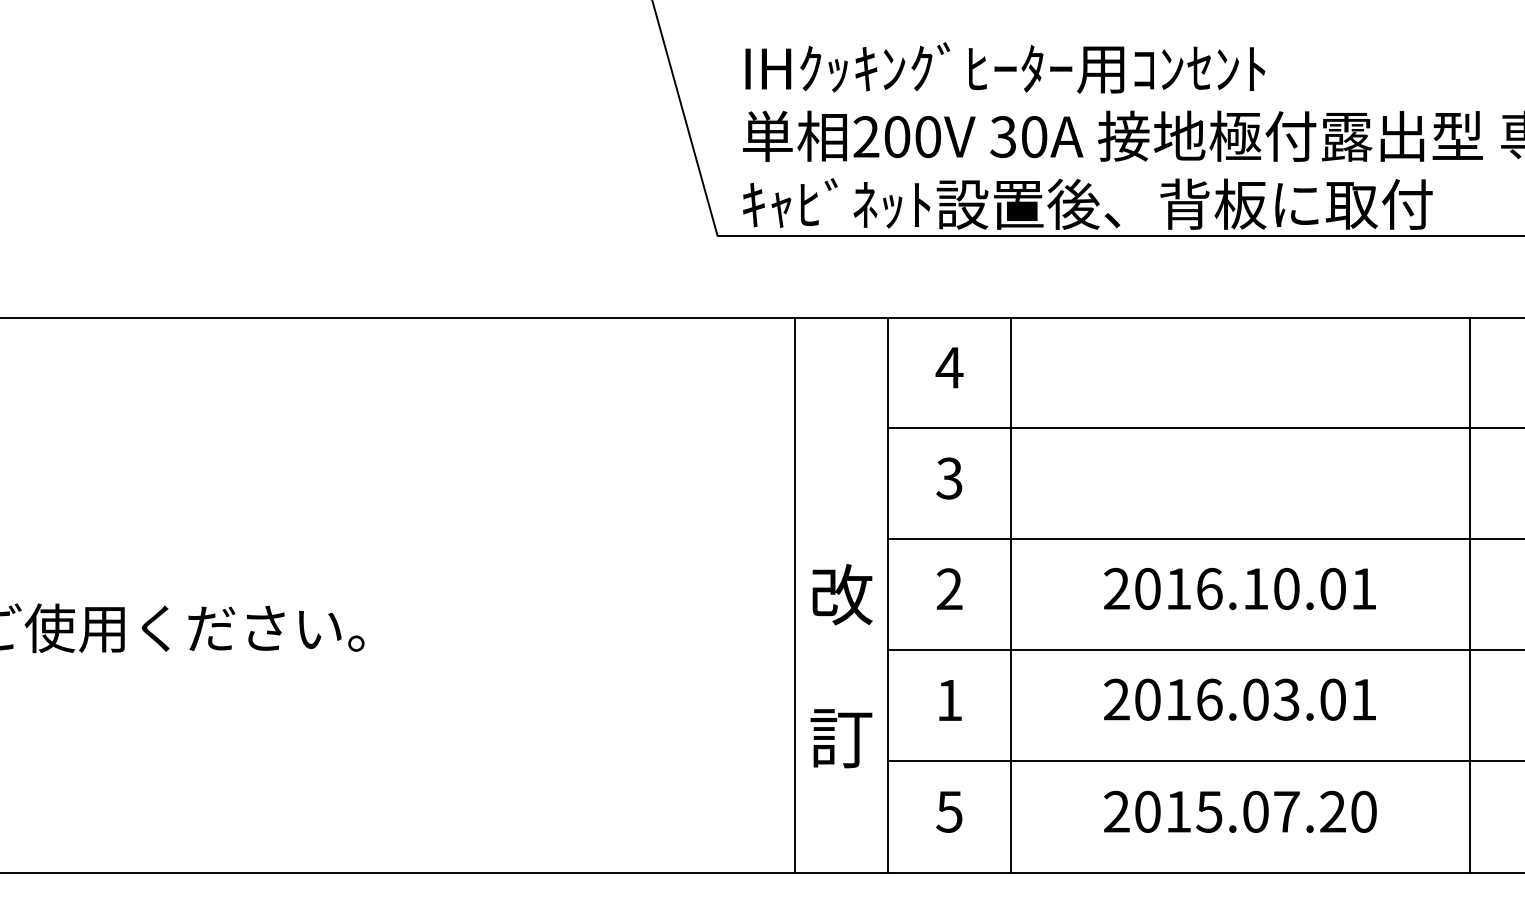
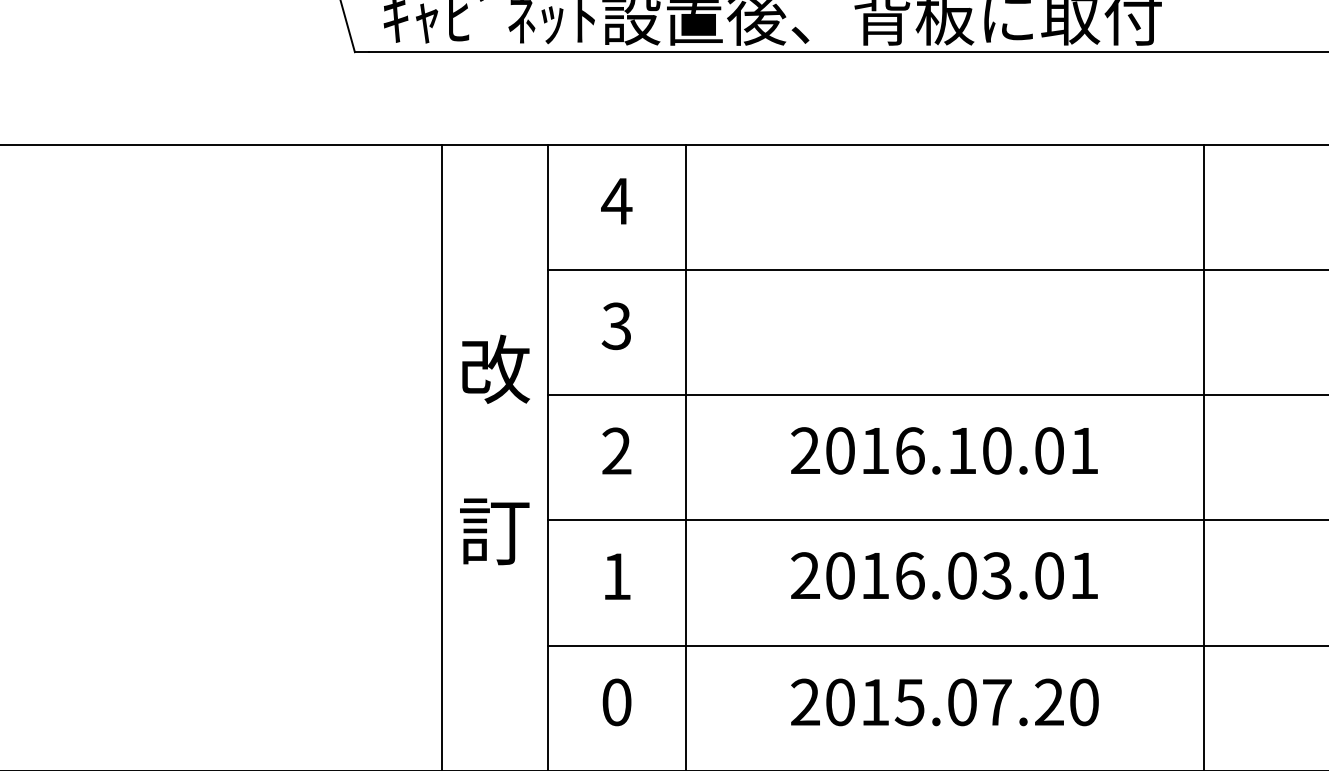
text: (841, 666) -> (494, 450), moved
text: (949, 811) -> (616, 701), 5 -> 0

